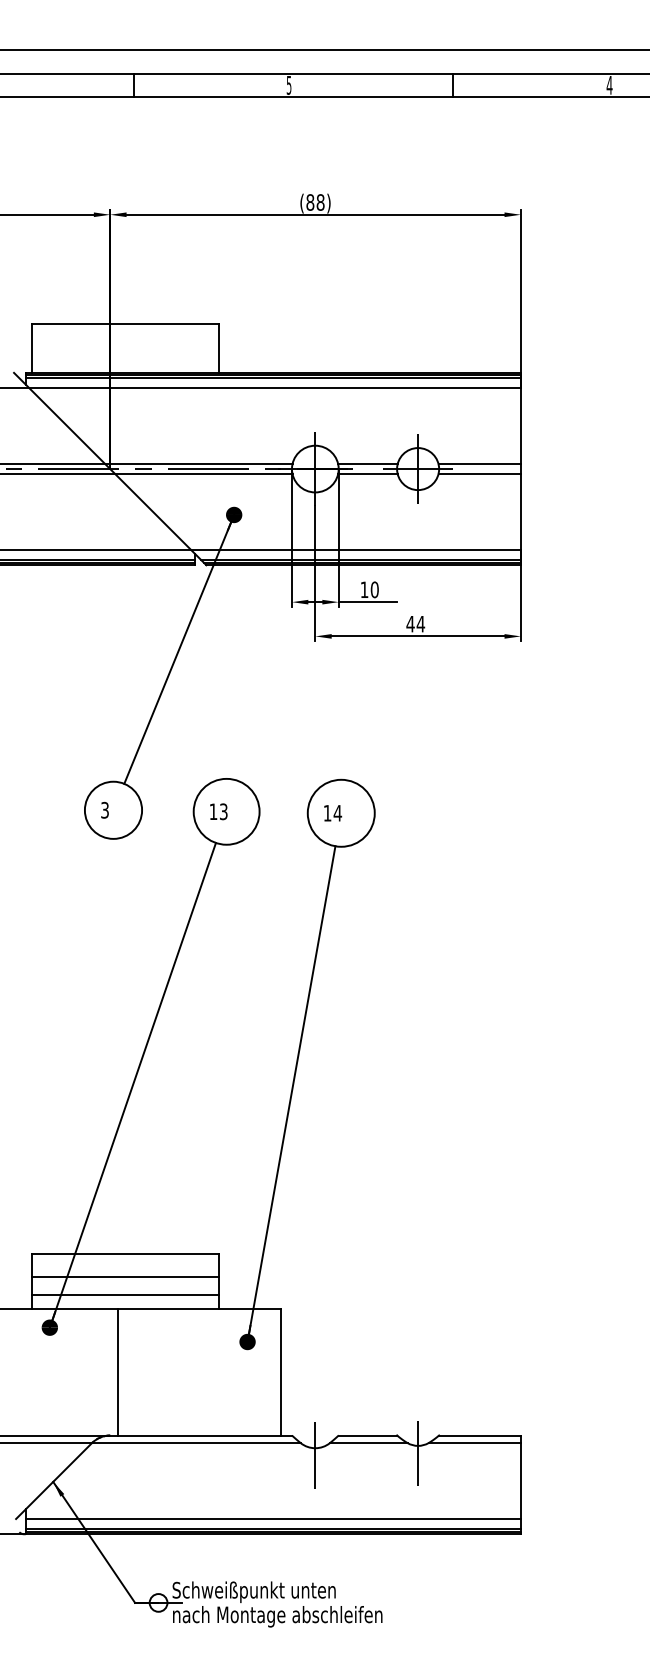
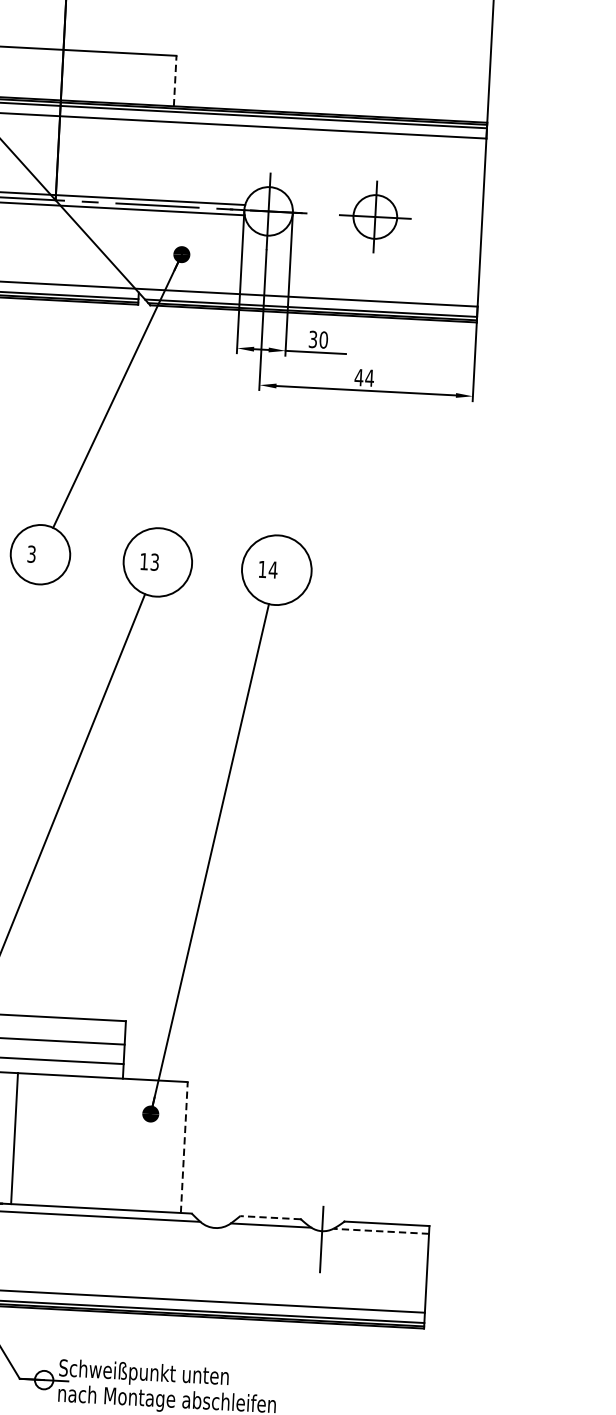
line: (219, 348) -> (175, 81), solid -> dashed
line: (367, 464) -> (323, 209), removed
line: (479, 464) -> (439, 215), removed
line: (367, 474) -> (322, 219), removed
line: (479, 474) -> (438, 225), removed
text: (364, 589) -> (313, 339), 10 -> 30
line: (281, 1371) -> (184, 1146), solid -> dashed
line: (367, 1435) -> (270, 1217), solid -> dashed
line: (474, 1443) -> (380, 1231), solid -> dashed
line: (315, 1454) -> (215, 1234), removed

